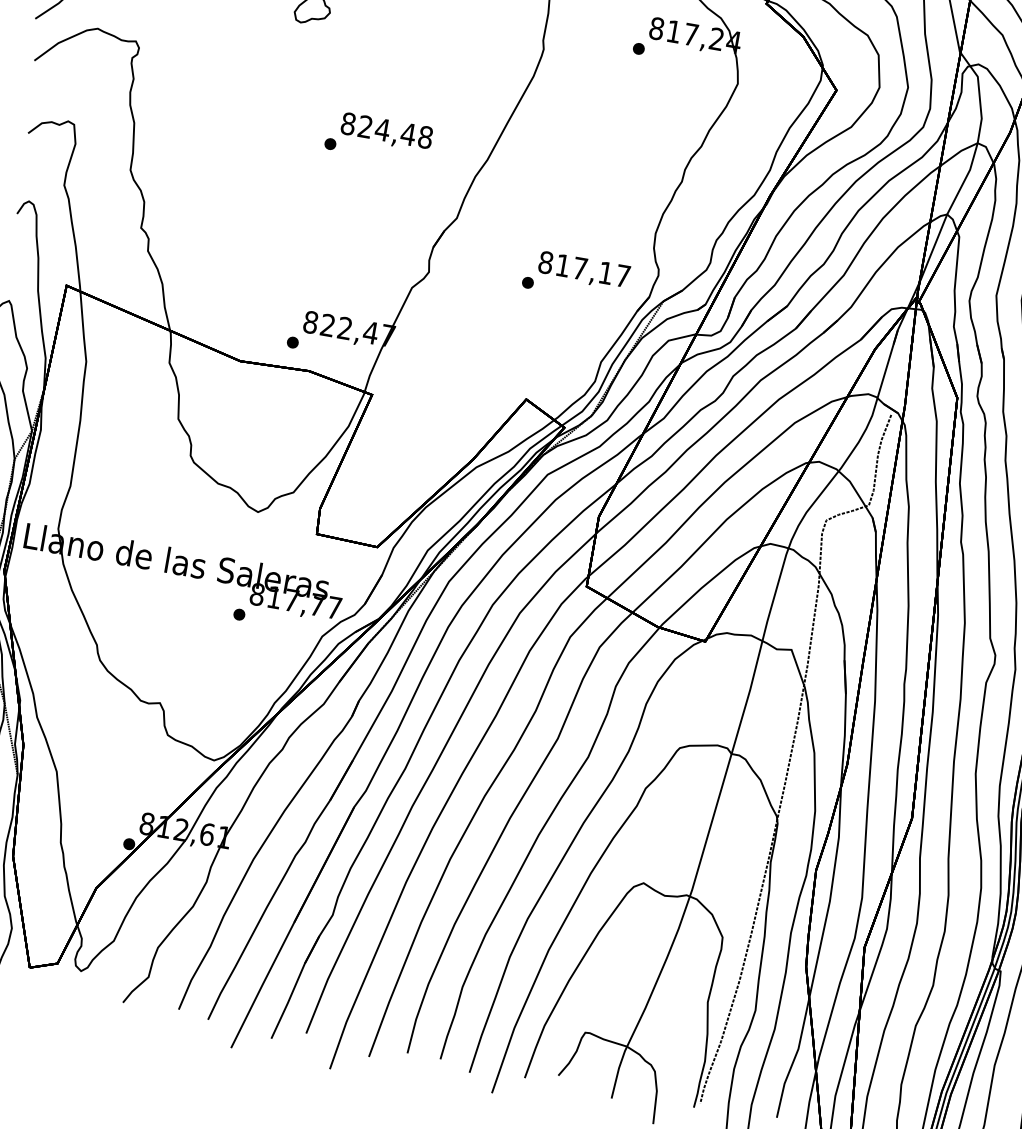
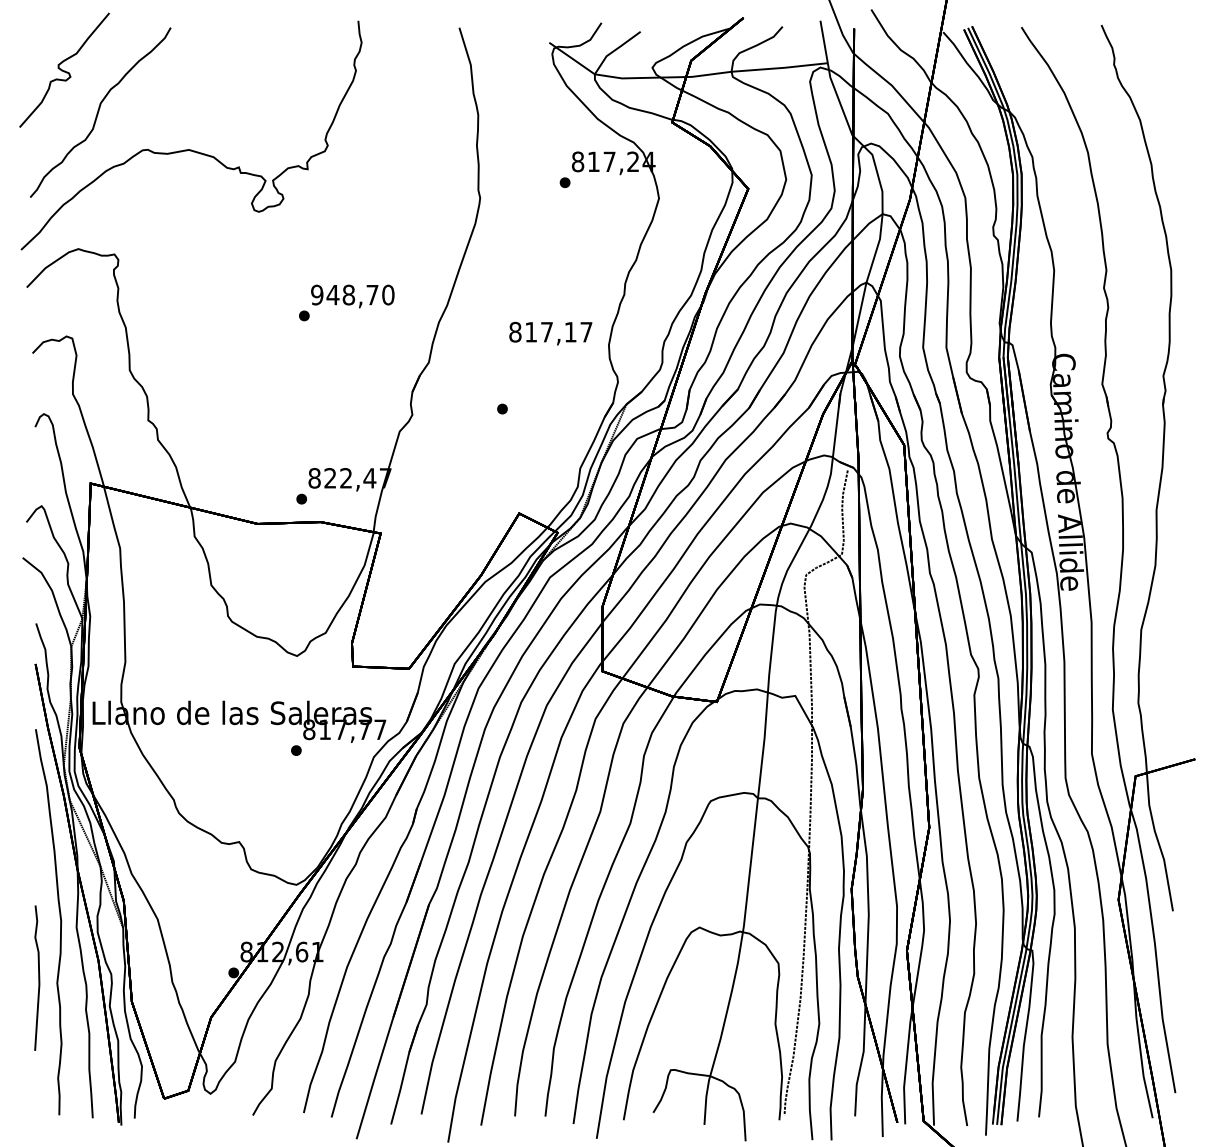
text: (386, 129) -> (352, 294), 824,48 -> 948,70
text: (583, 270) -> (550, 333), moved

